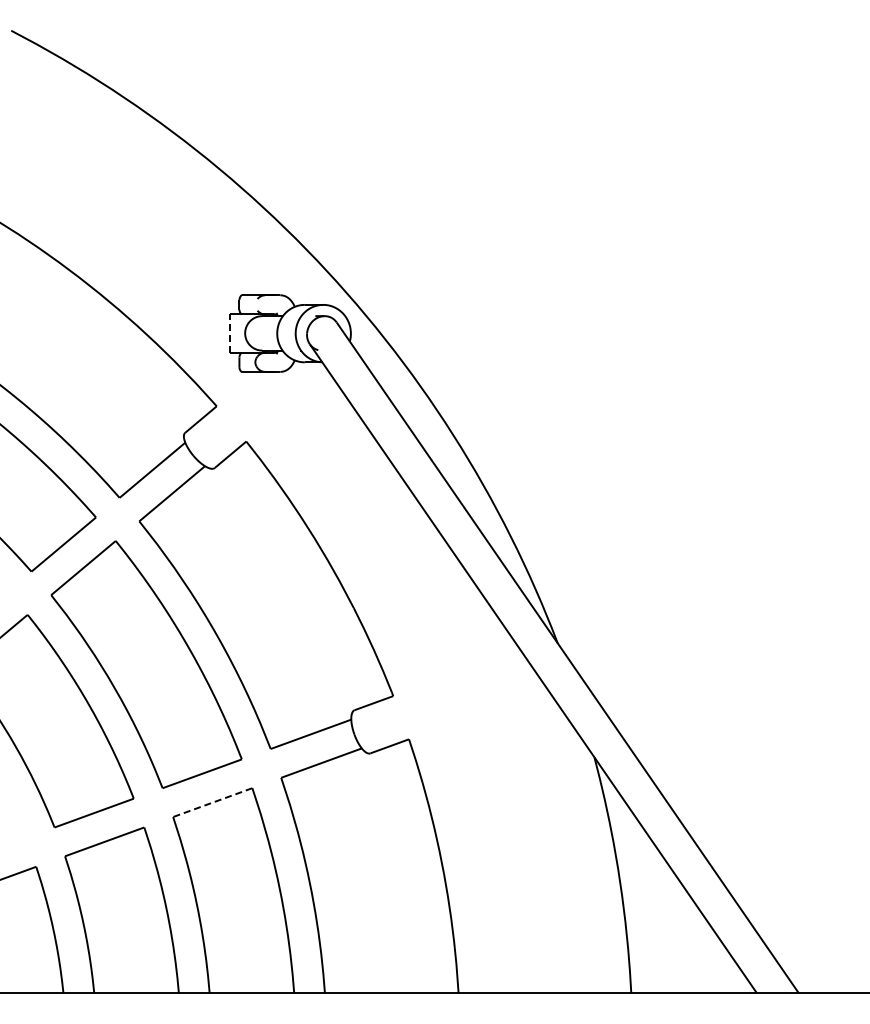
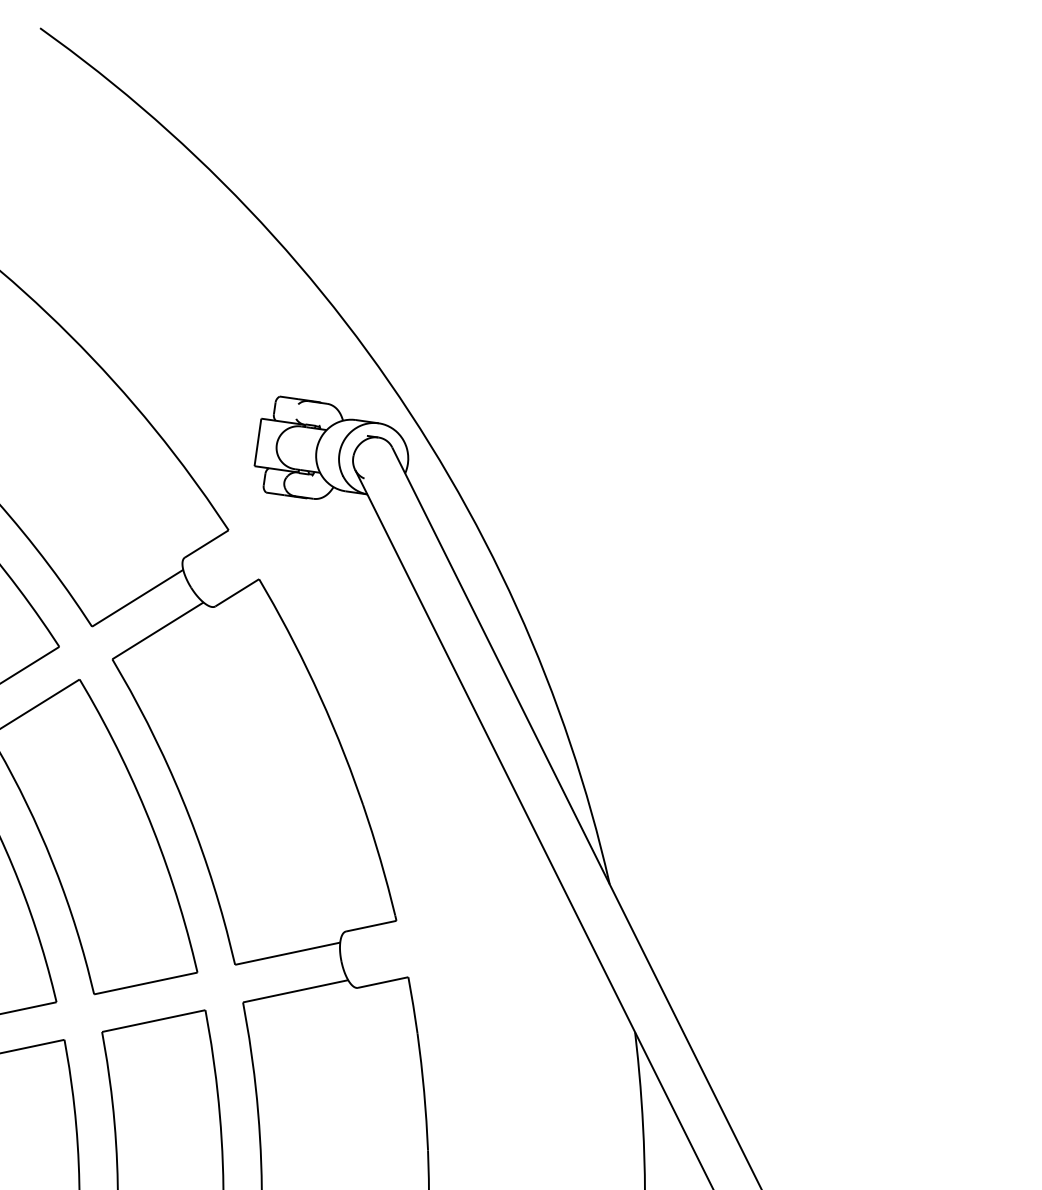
line: (229, 333) -> (257, 442), dashed -> solid
line: (212, 802) -> (153, 1020), dashed -> solid

